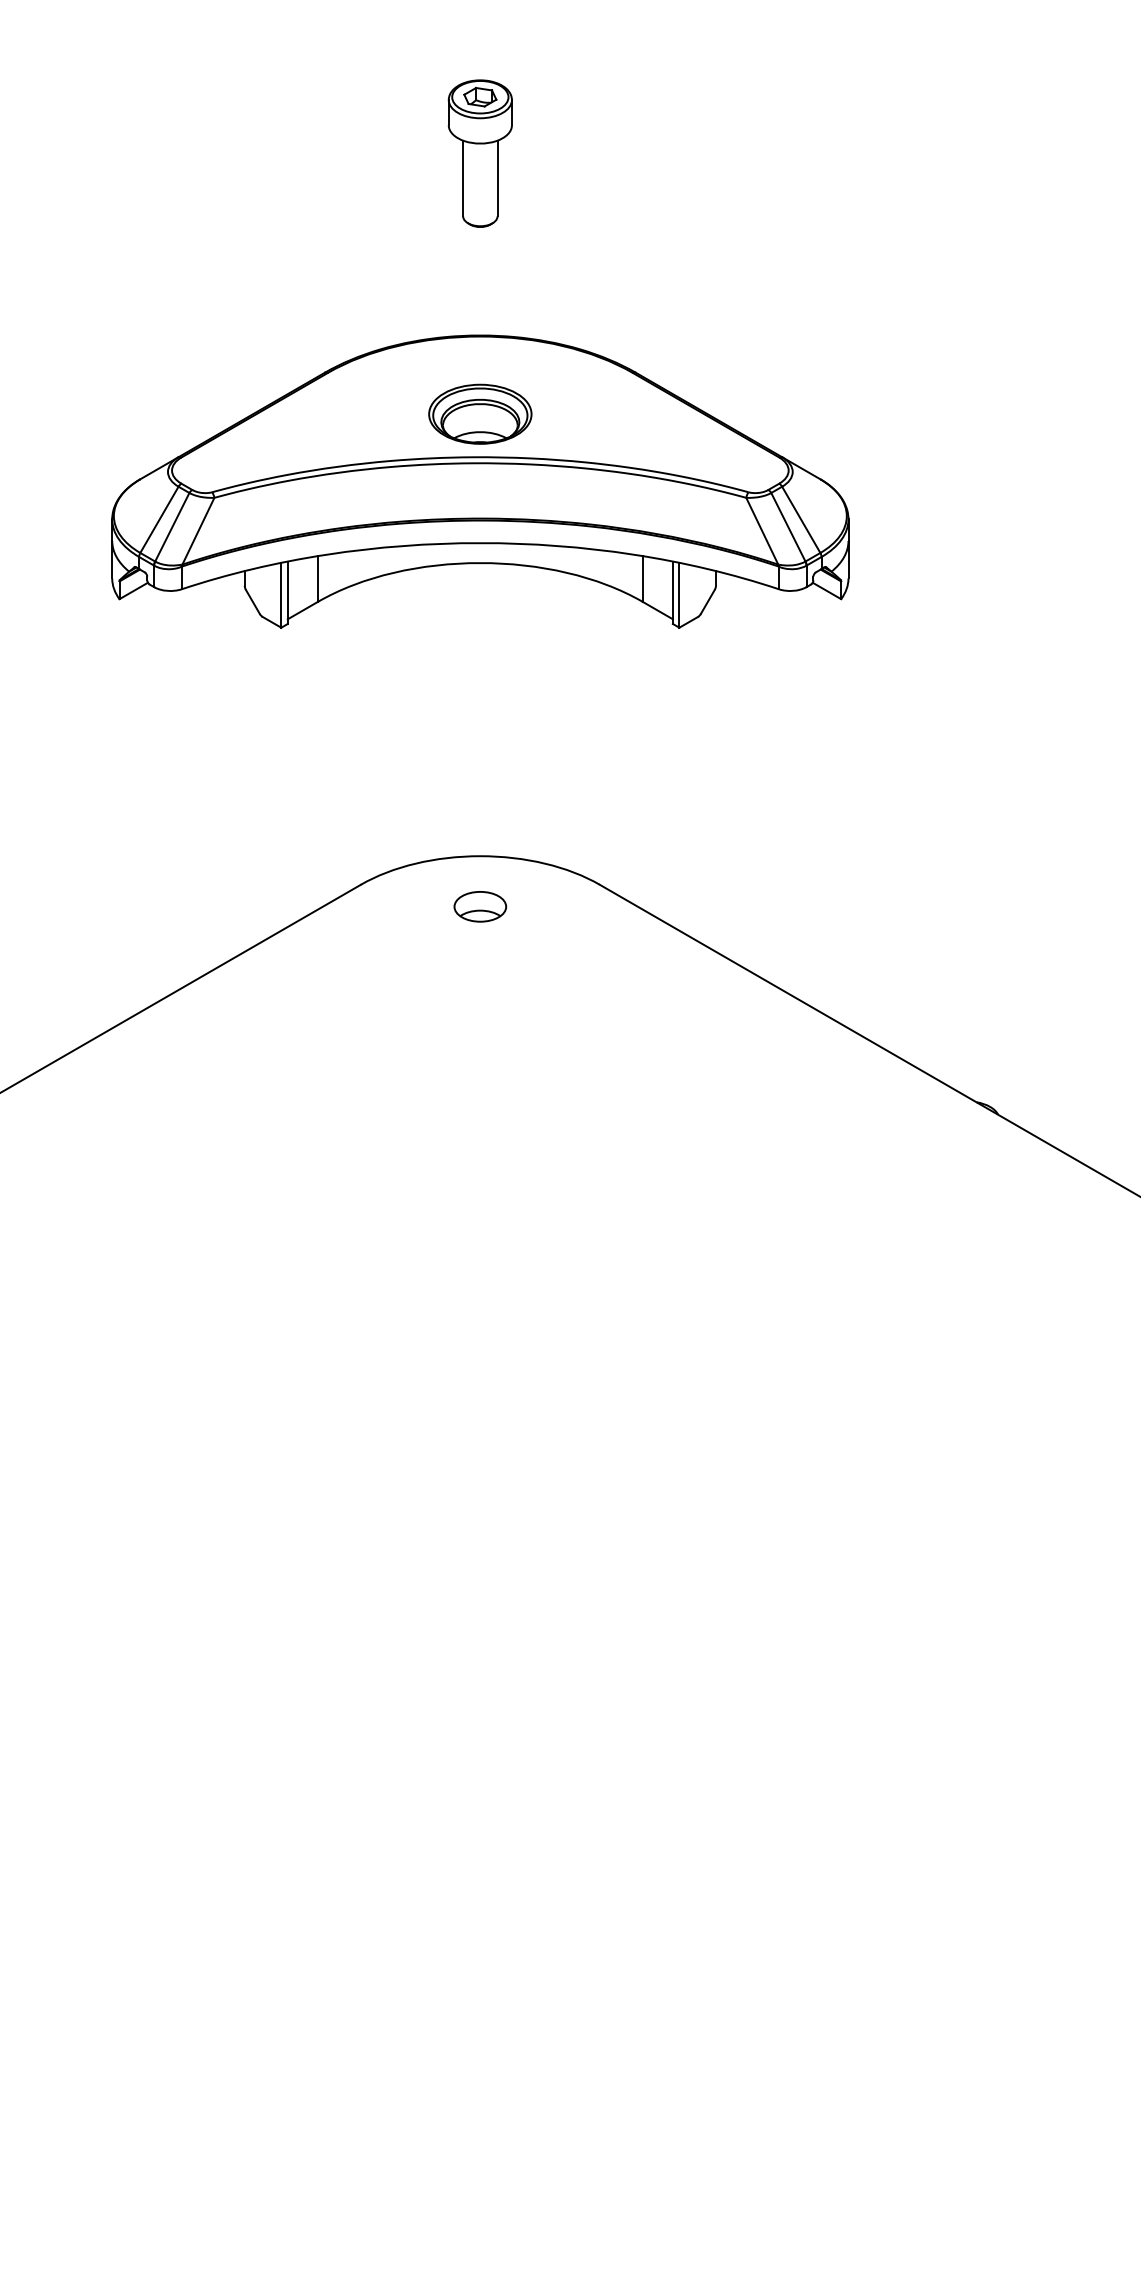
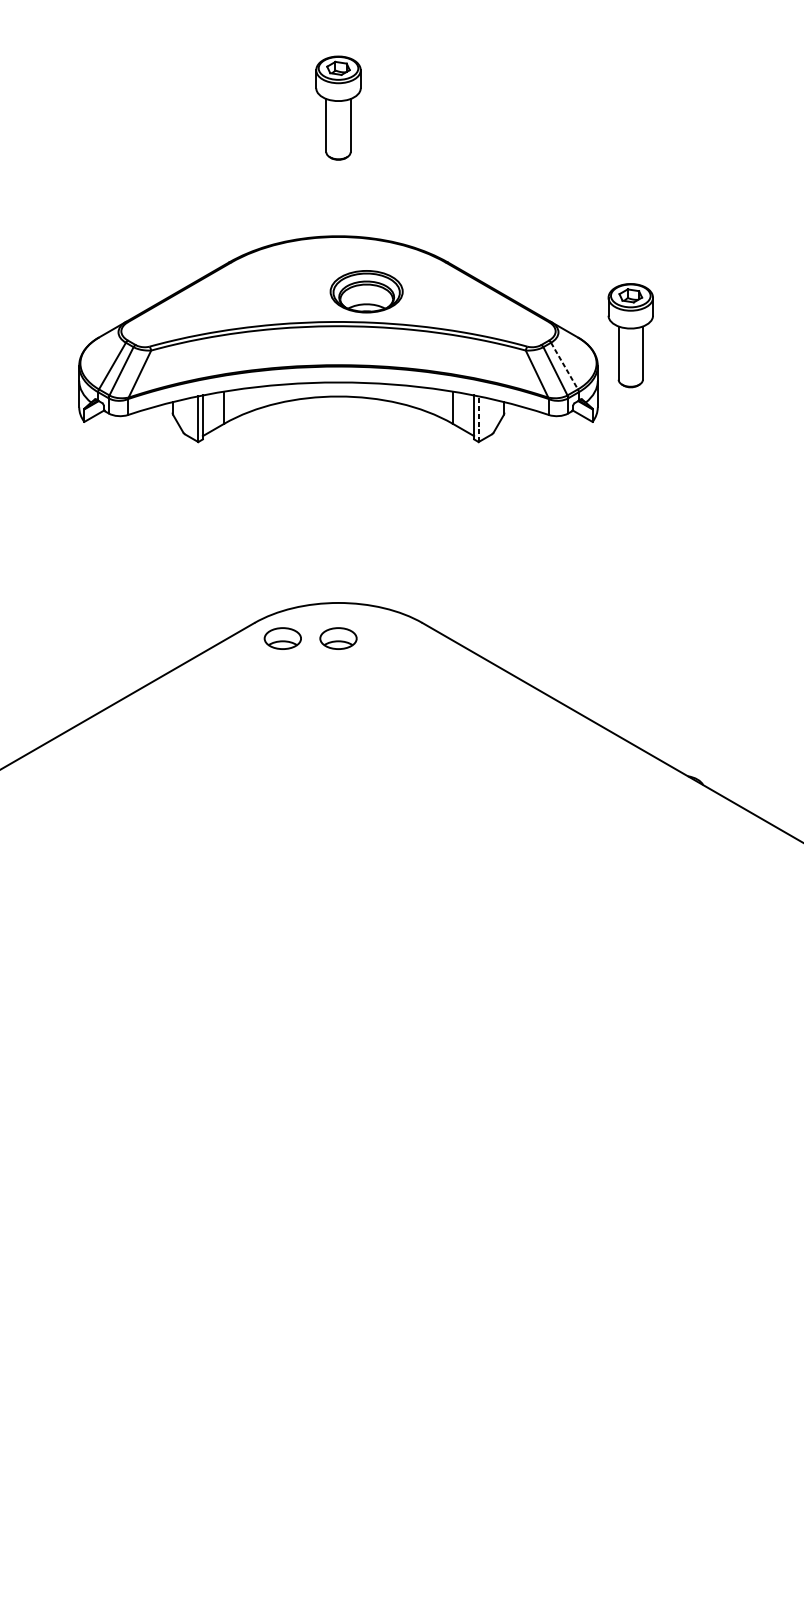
part: (480, 413) -> (366, 291), moved
part: (894, 476) -> (630, 335), added
line: (801, 520) -> (564, 366), solid -> dashed
line: (679, 594) -> (478, 418), solid -> dashed
part: (401, 906) -> (282, 638), added

